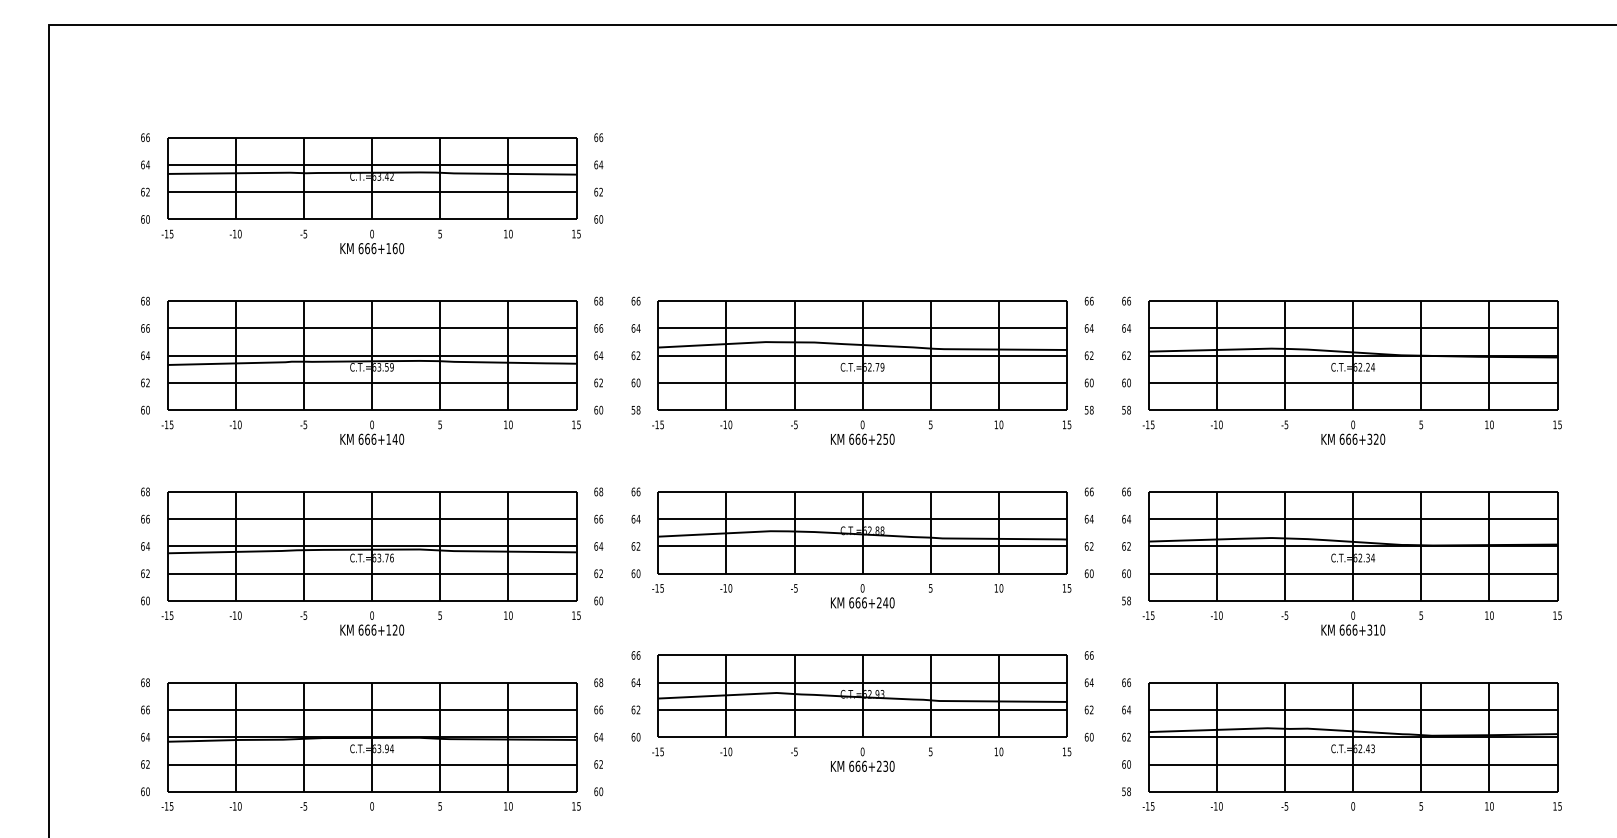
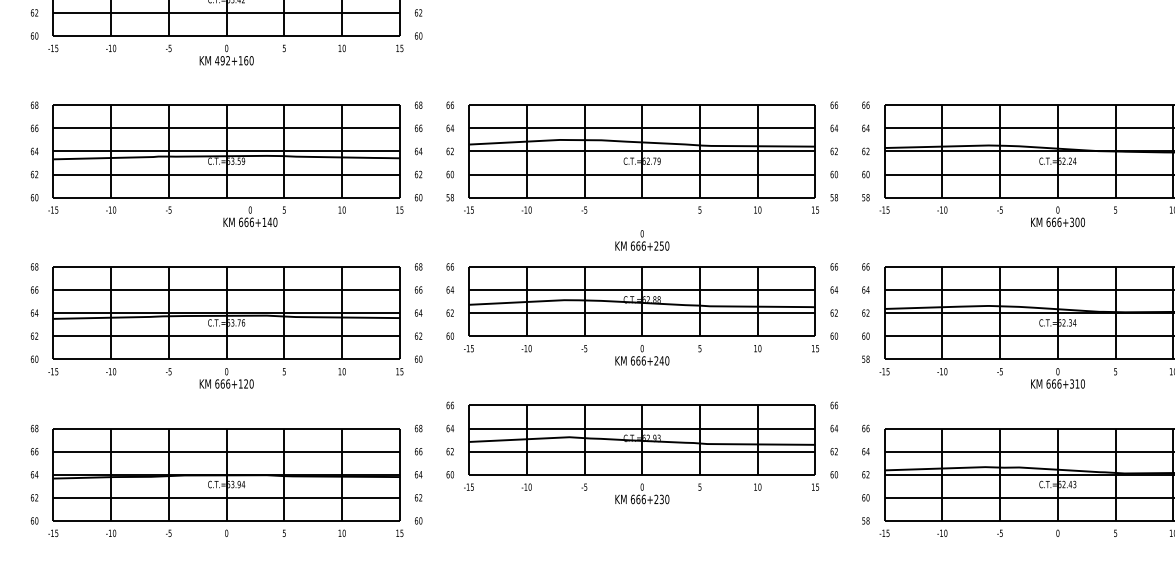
text: (367, 248) -> (222, 60), 666+160 -> 492+160
text: (372, 432) -> (250, 216), moved
text: (862, 432) -> (642, 240), moved
text: (1375, 438) -> (1076, 221), 666+320 -> 666+300

